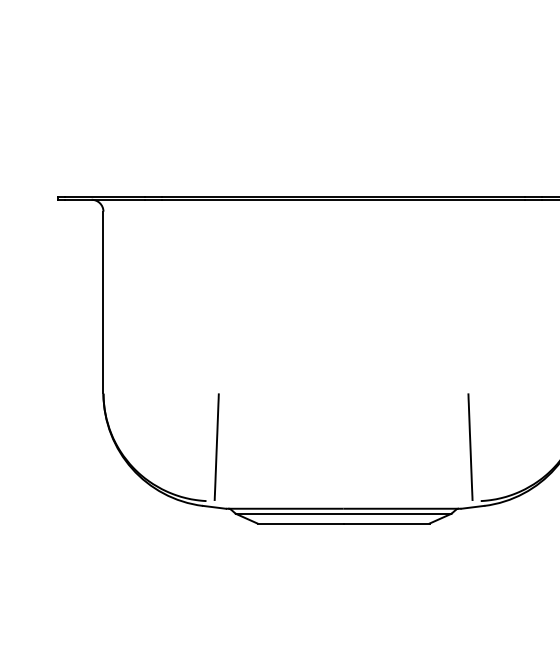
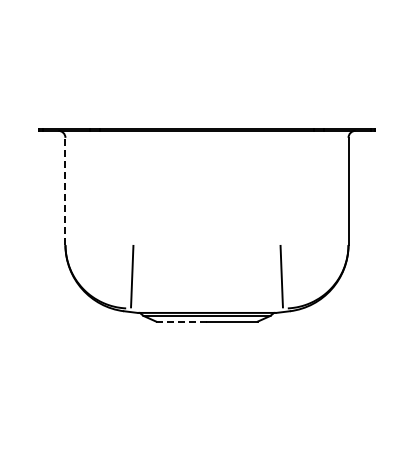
line: (103, 302) -> (65, 191), solid -> dashed
line: (302, 523) -> (182, 321), solid -> dashed

